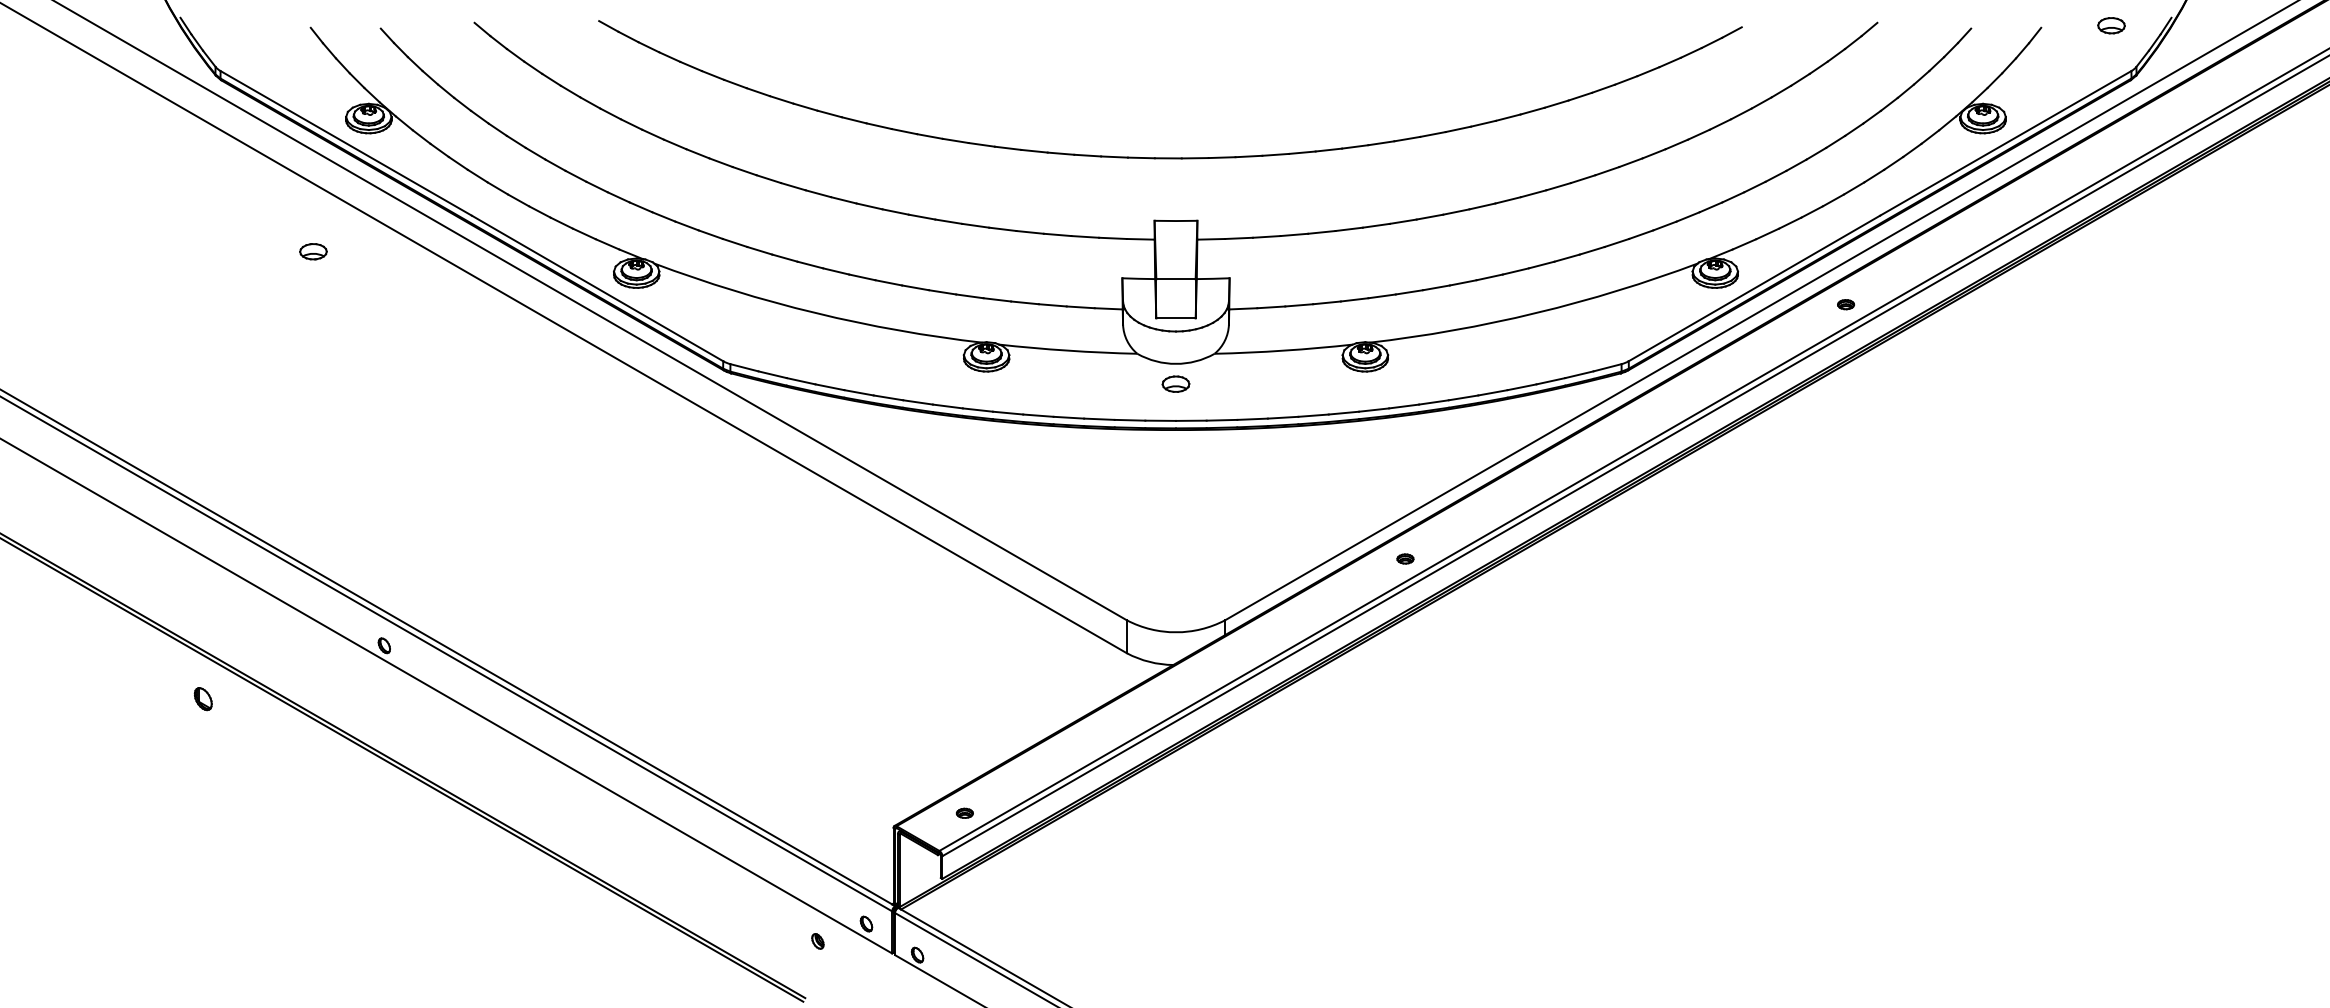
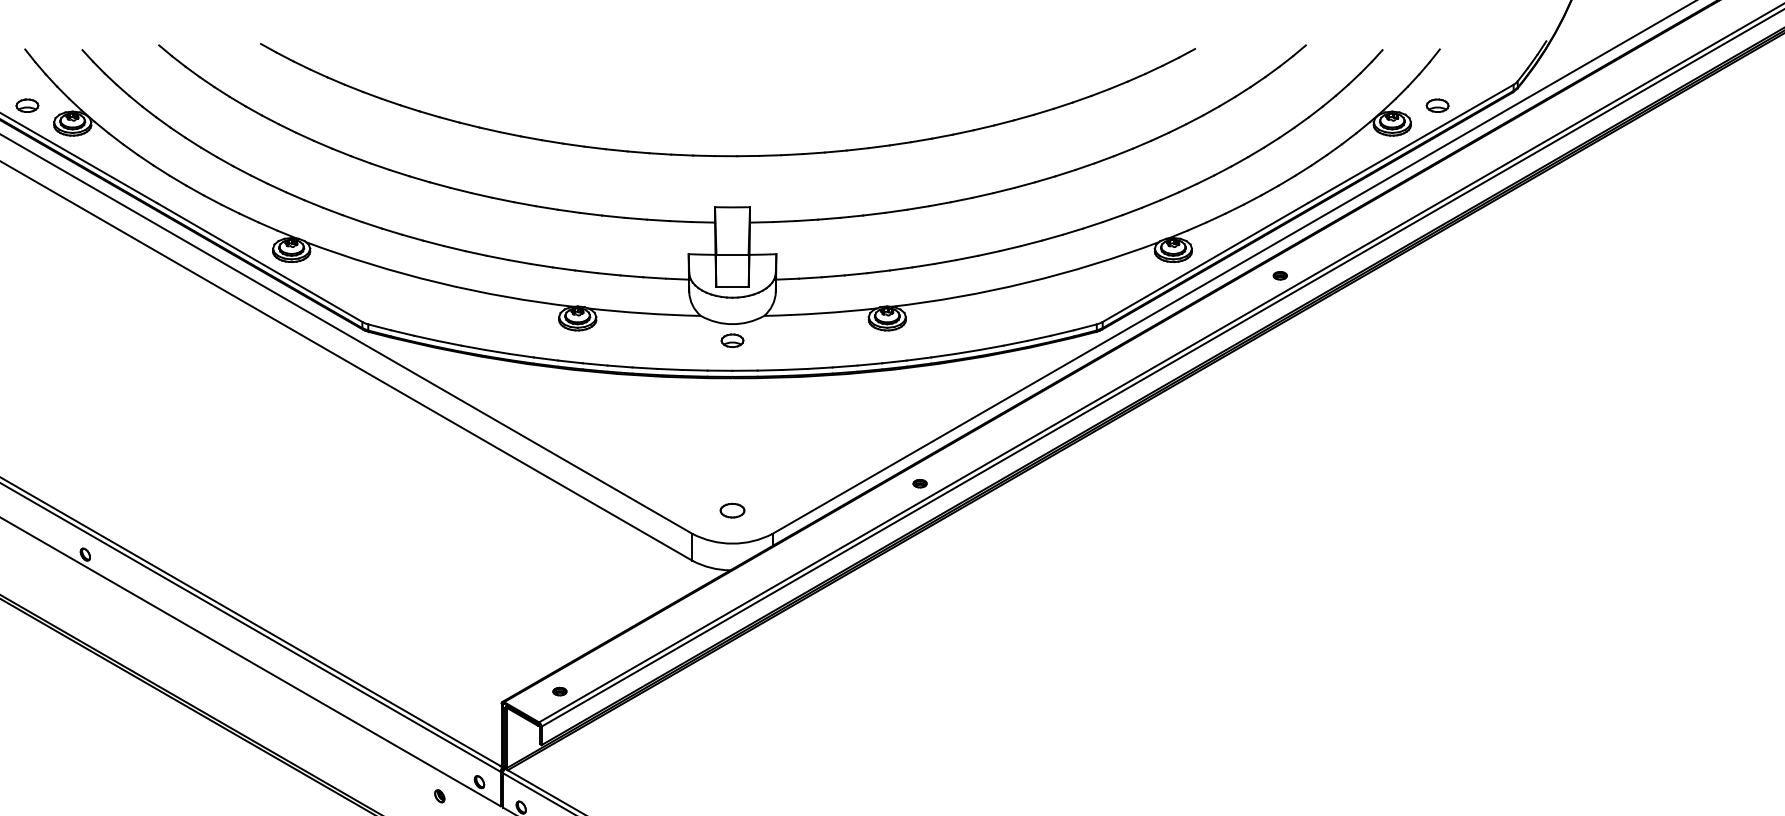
part: (2111, 25) -> (1437, 105), moved
part: (313, 251) -> (27, 105), moved
part: (1175, 591) -> (732, 510), added

